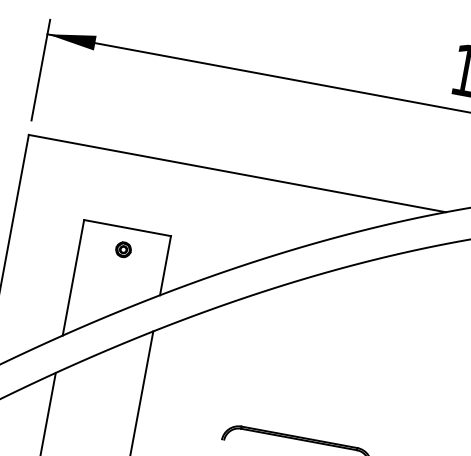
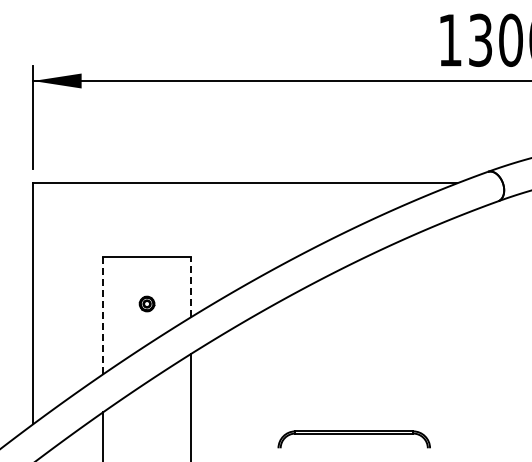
part: (123, 249) -> (146, 303), moved
line: (165, 265) -> (191, 286), solid -> dashed
line: (73, 277) -> (102, 315), solid -> dashed

